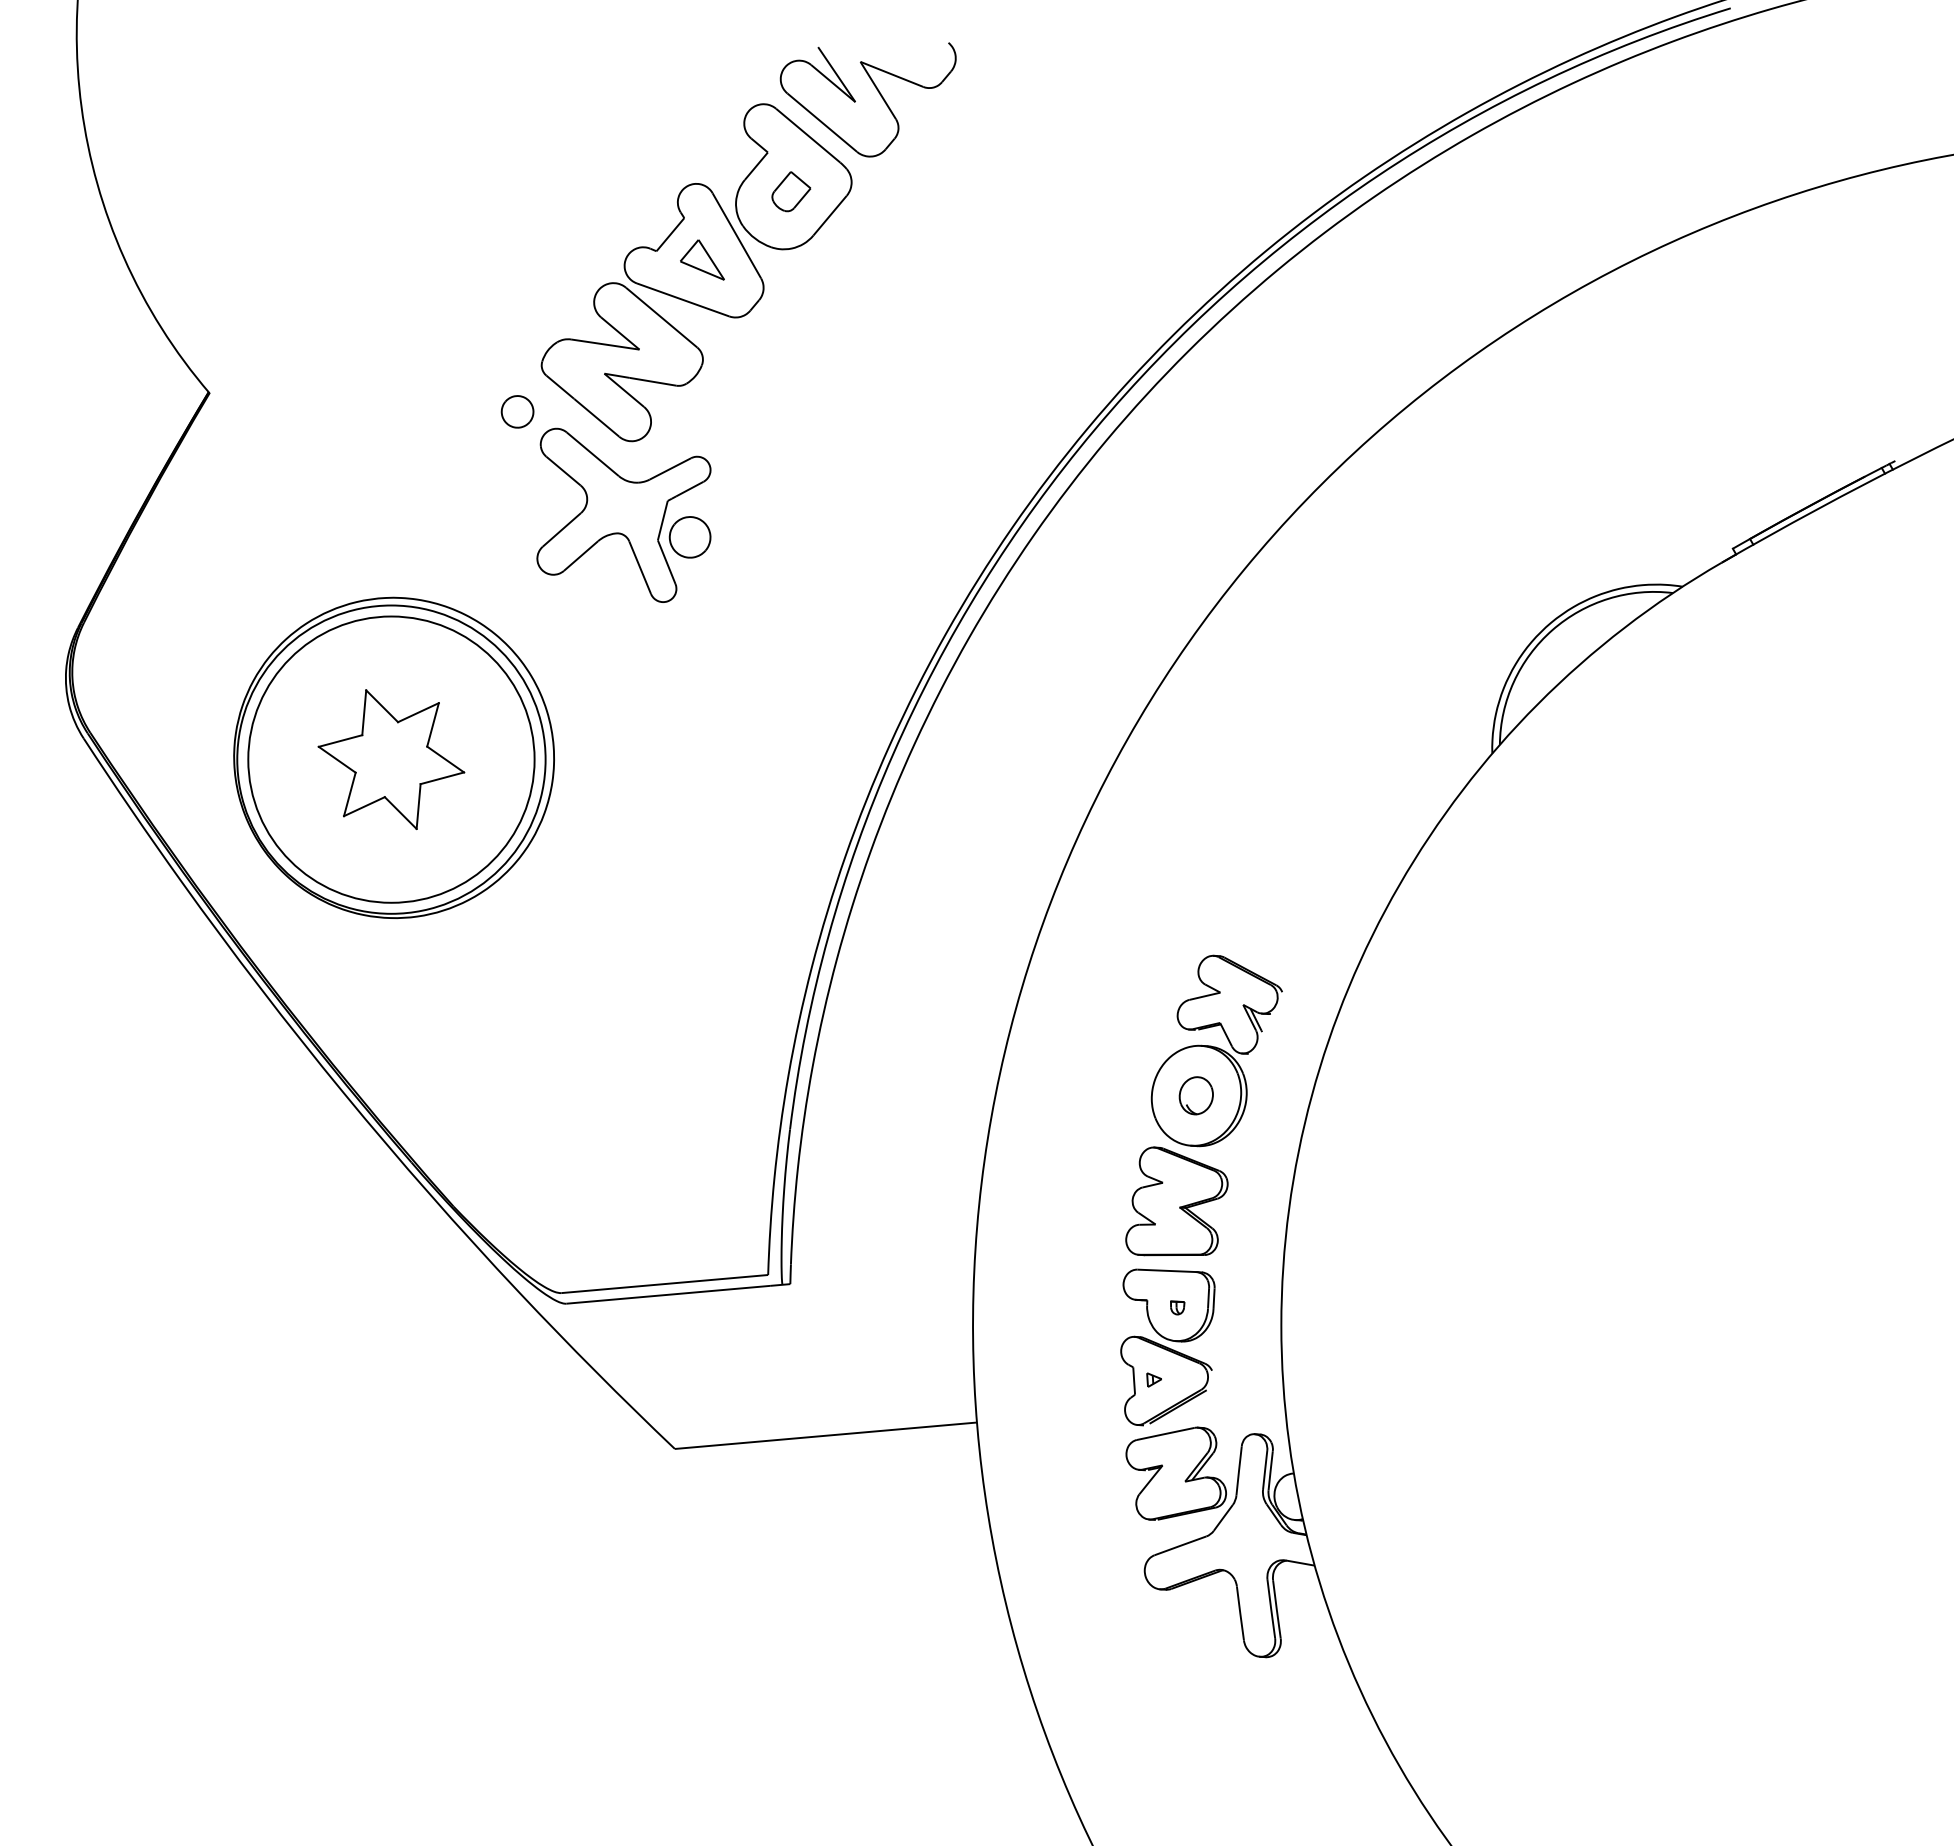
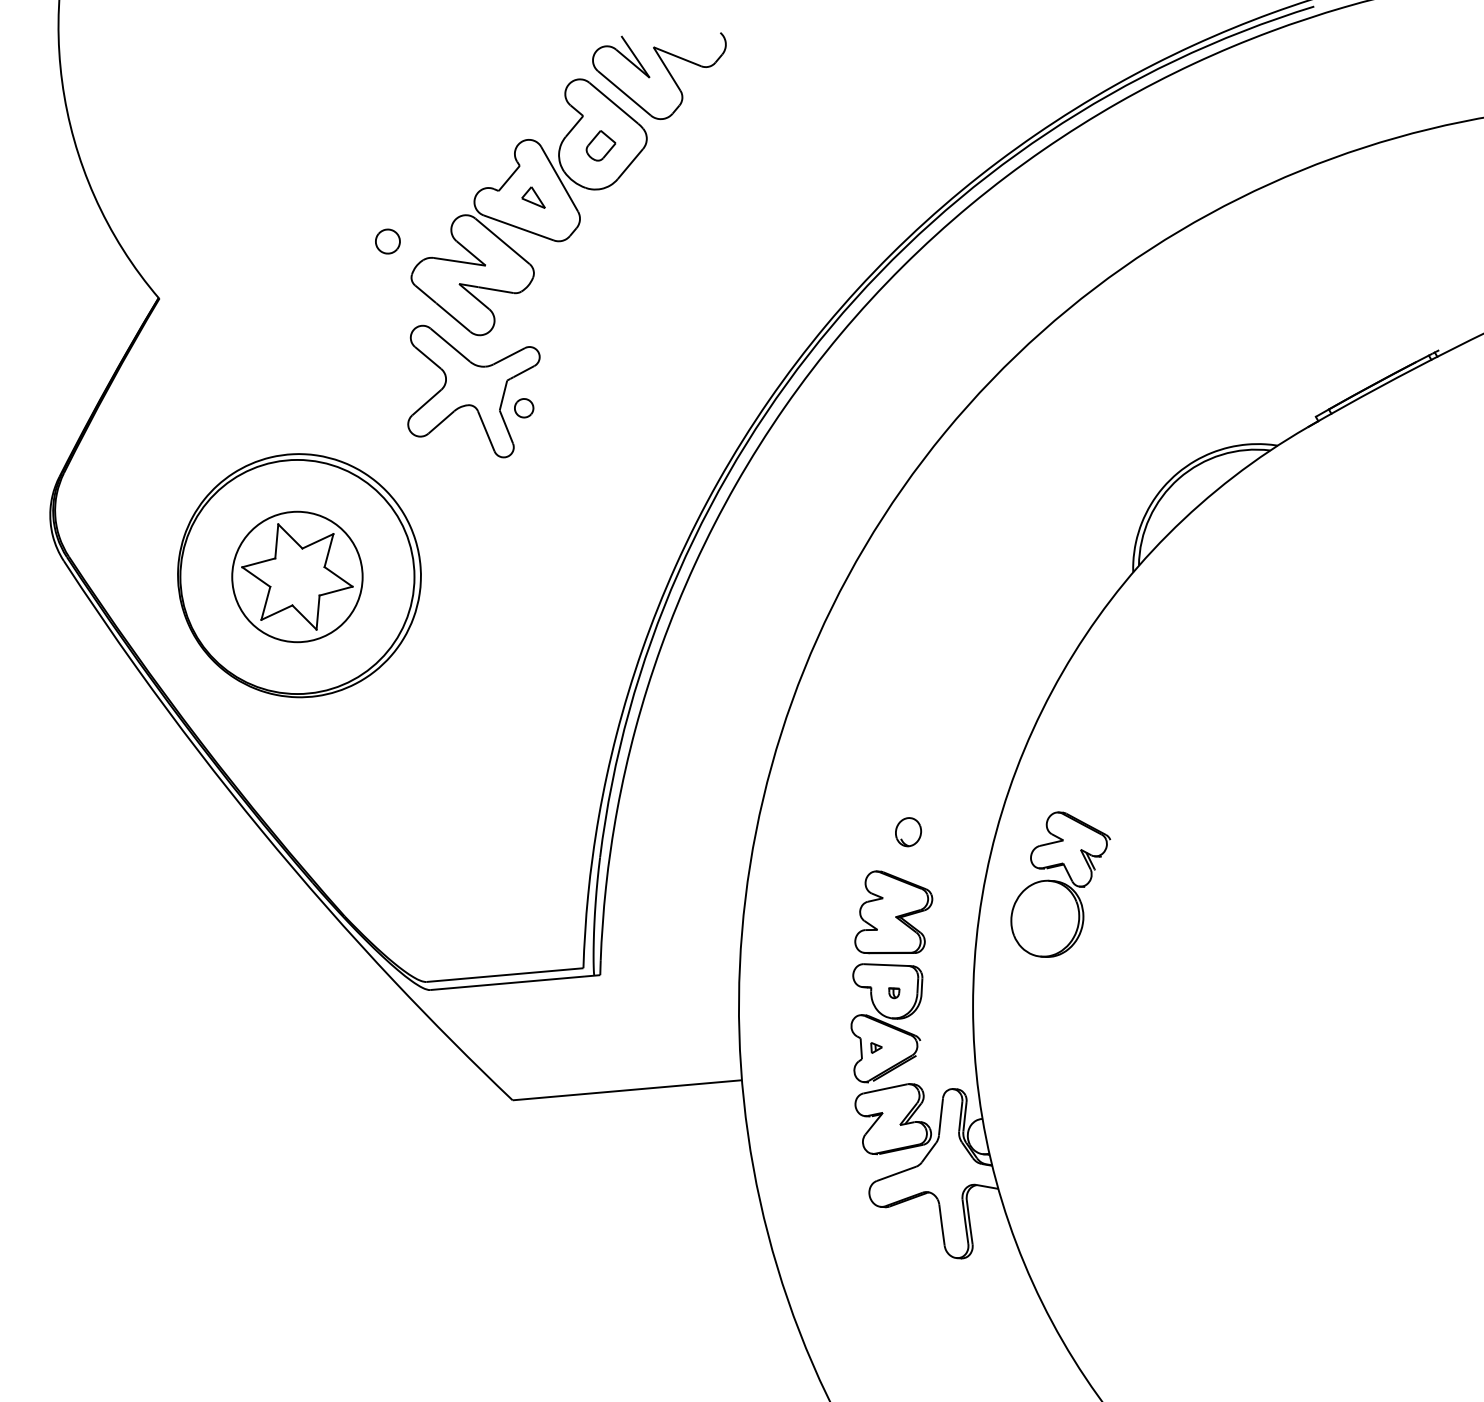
part: (702, 259) -> (533, 197), size x0.7
part: (517, 411) -> (387, 241), moved
part: (689, 537) -> (523, 408), size x0.6
circle: (391, 759) -> (297, 576), size x0.6
part: (1216, 1050) -> (1060, 884), moved

